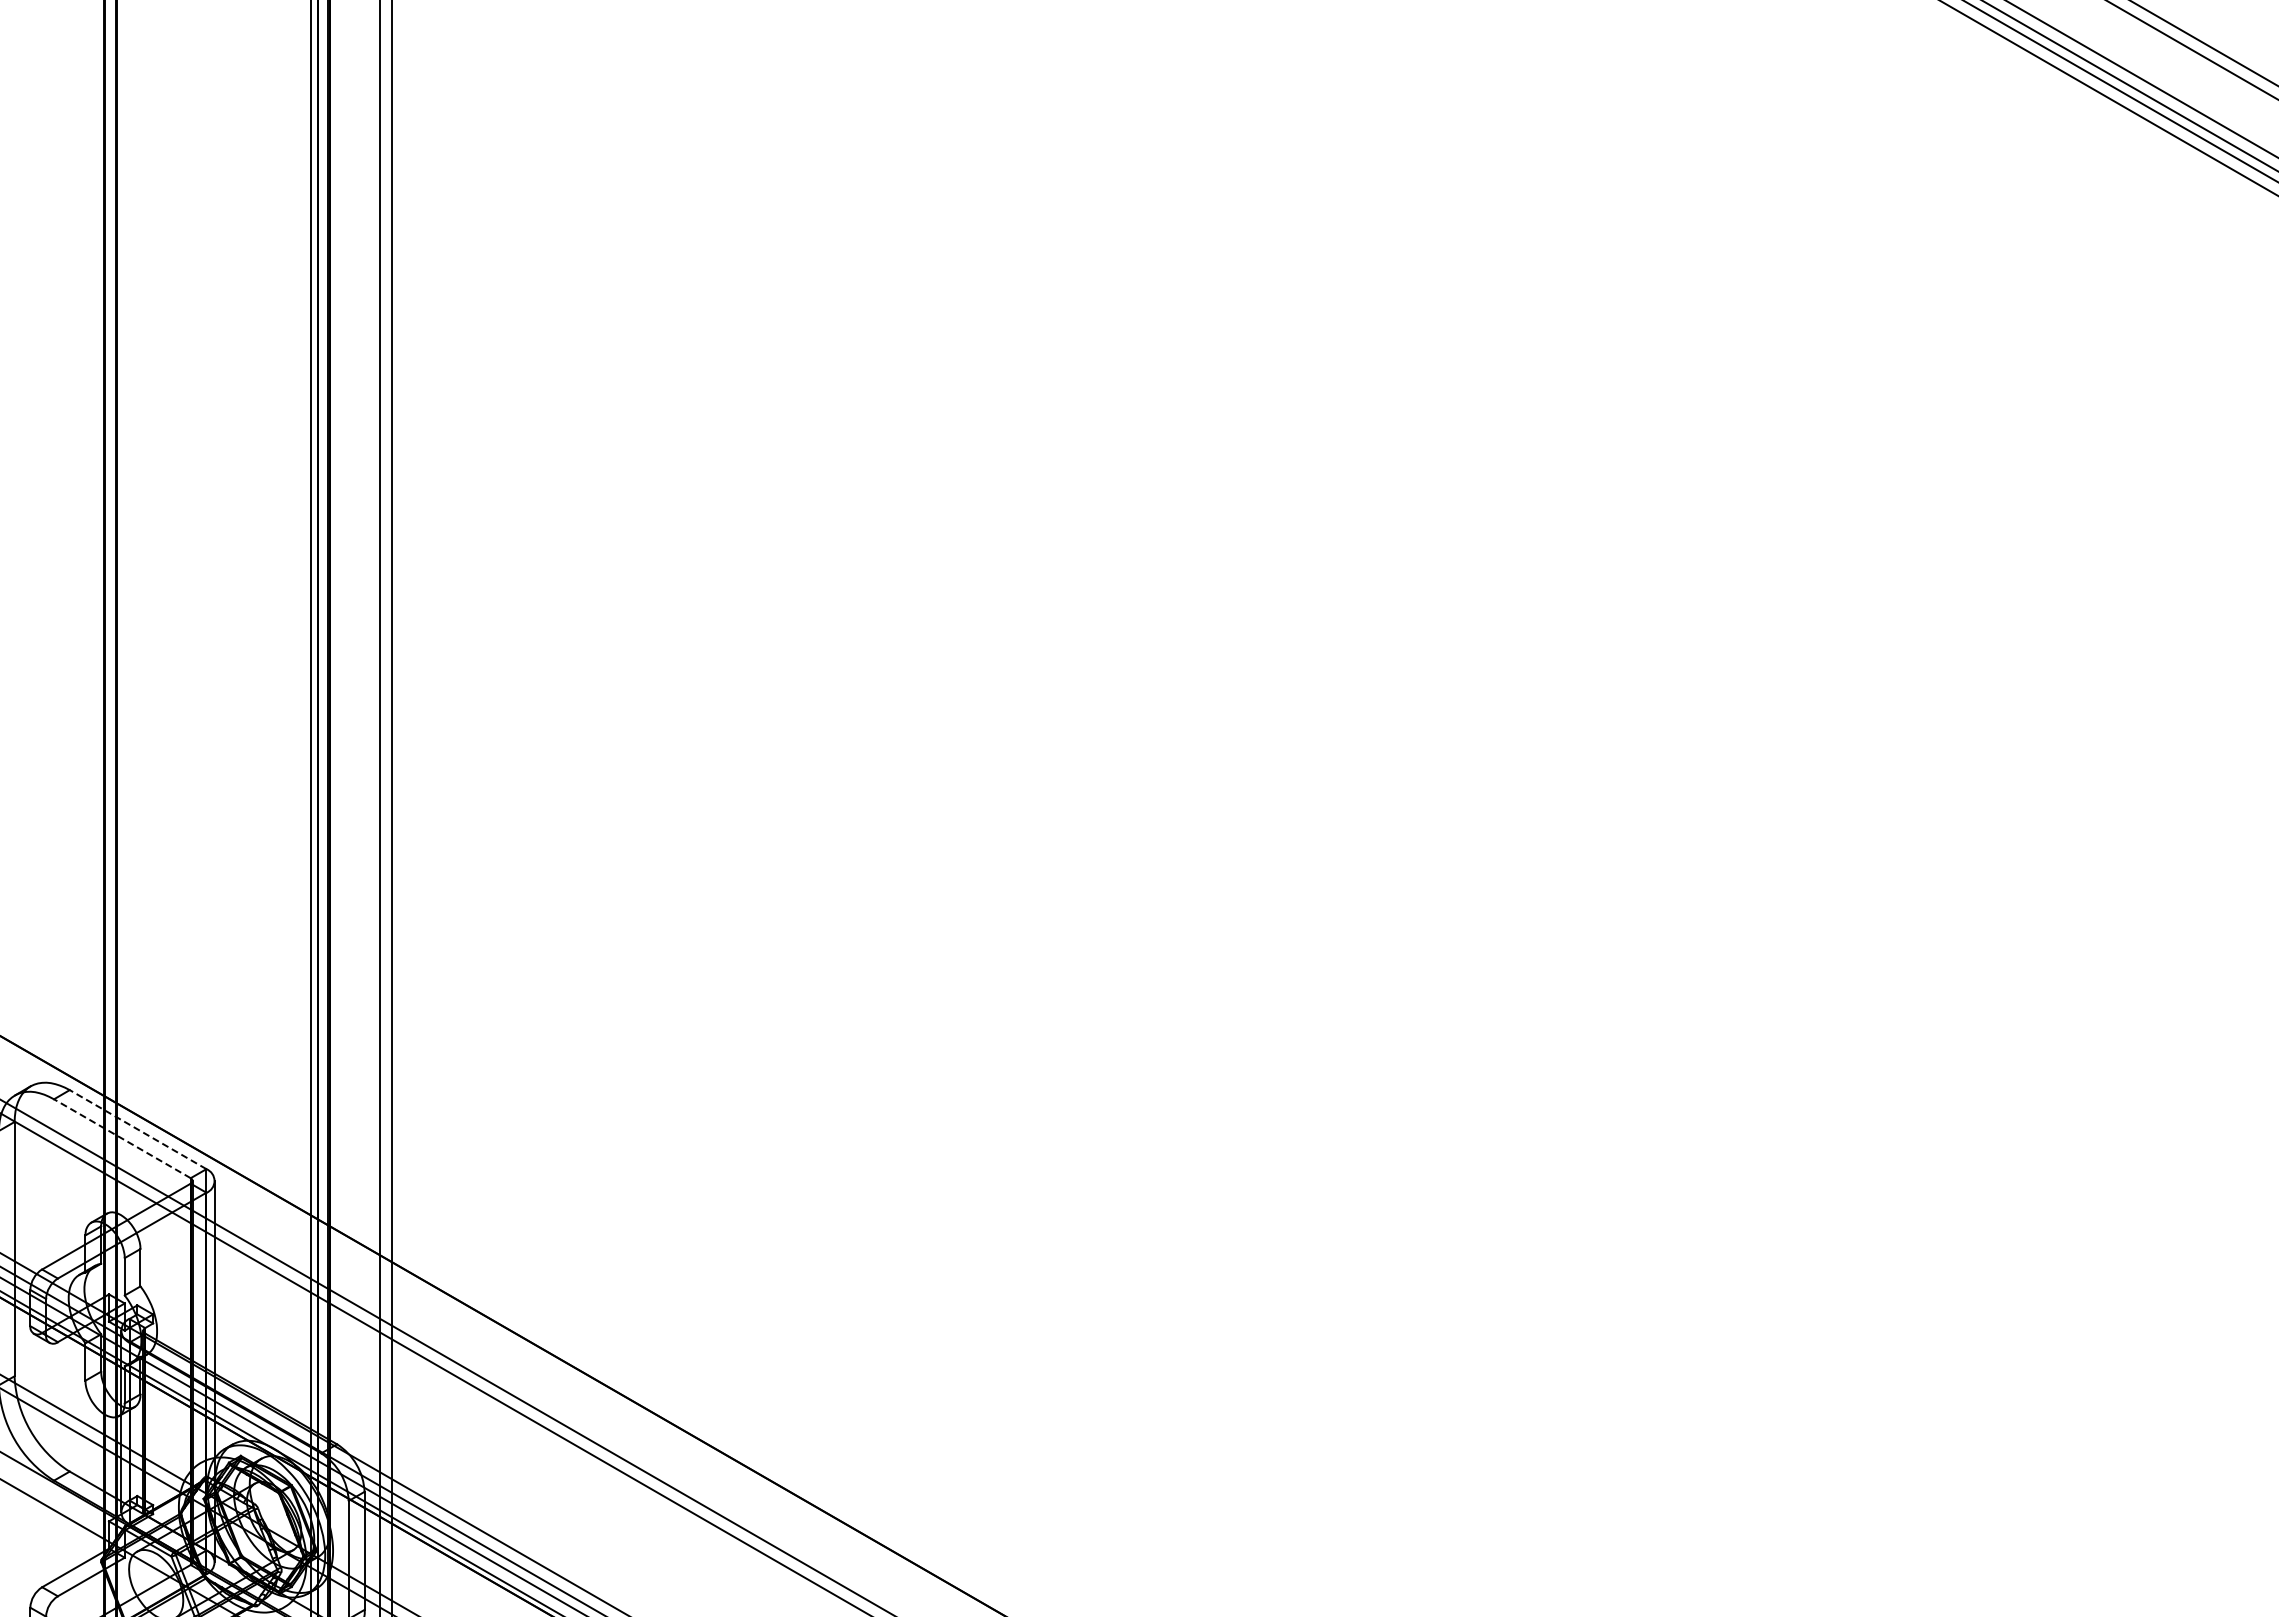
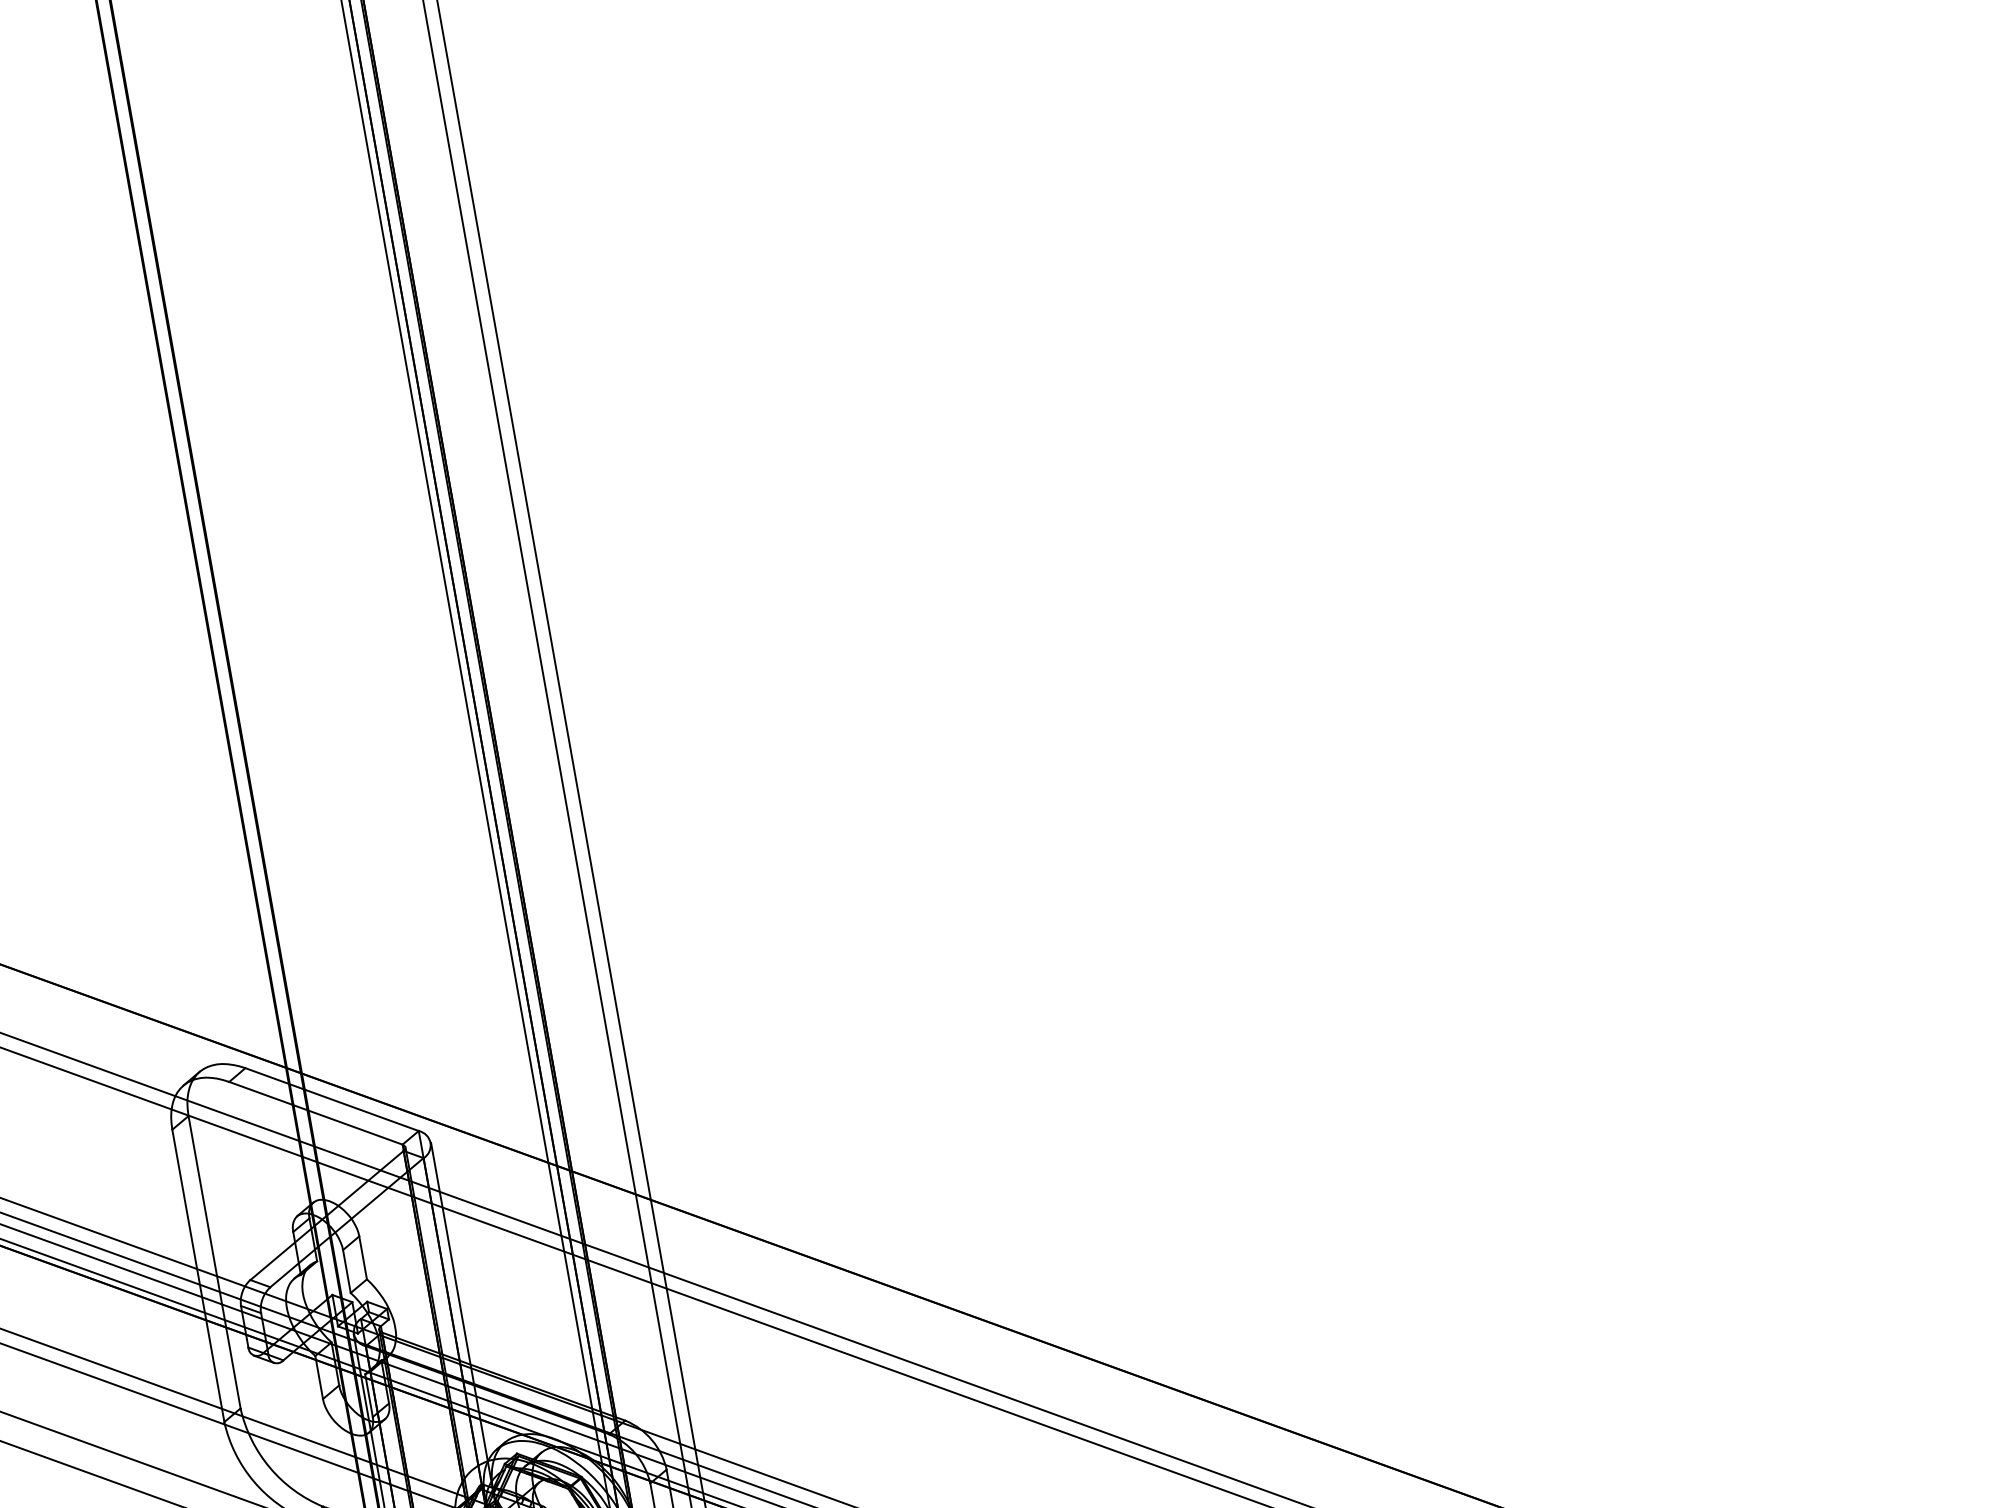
line: (138, 1129) -> (332, 1099), dashed -> solid
line: (122, 1138) -> (315, 1112), dashed -> solid

